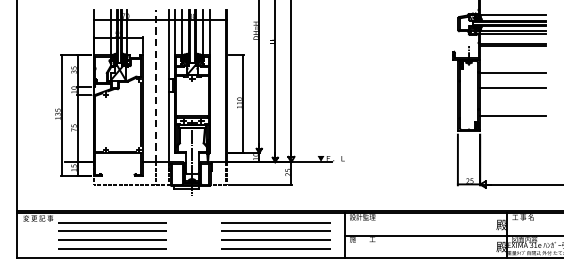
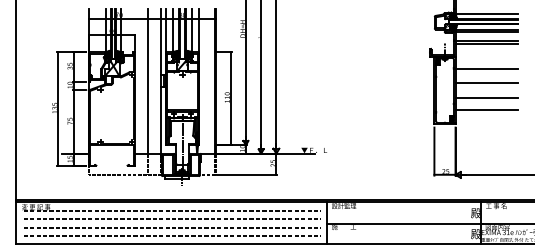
line: (155, 86) -> (147, 81), dashed -> solid
line: (512, 104) -> (486, 98), added

